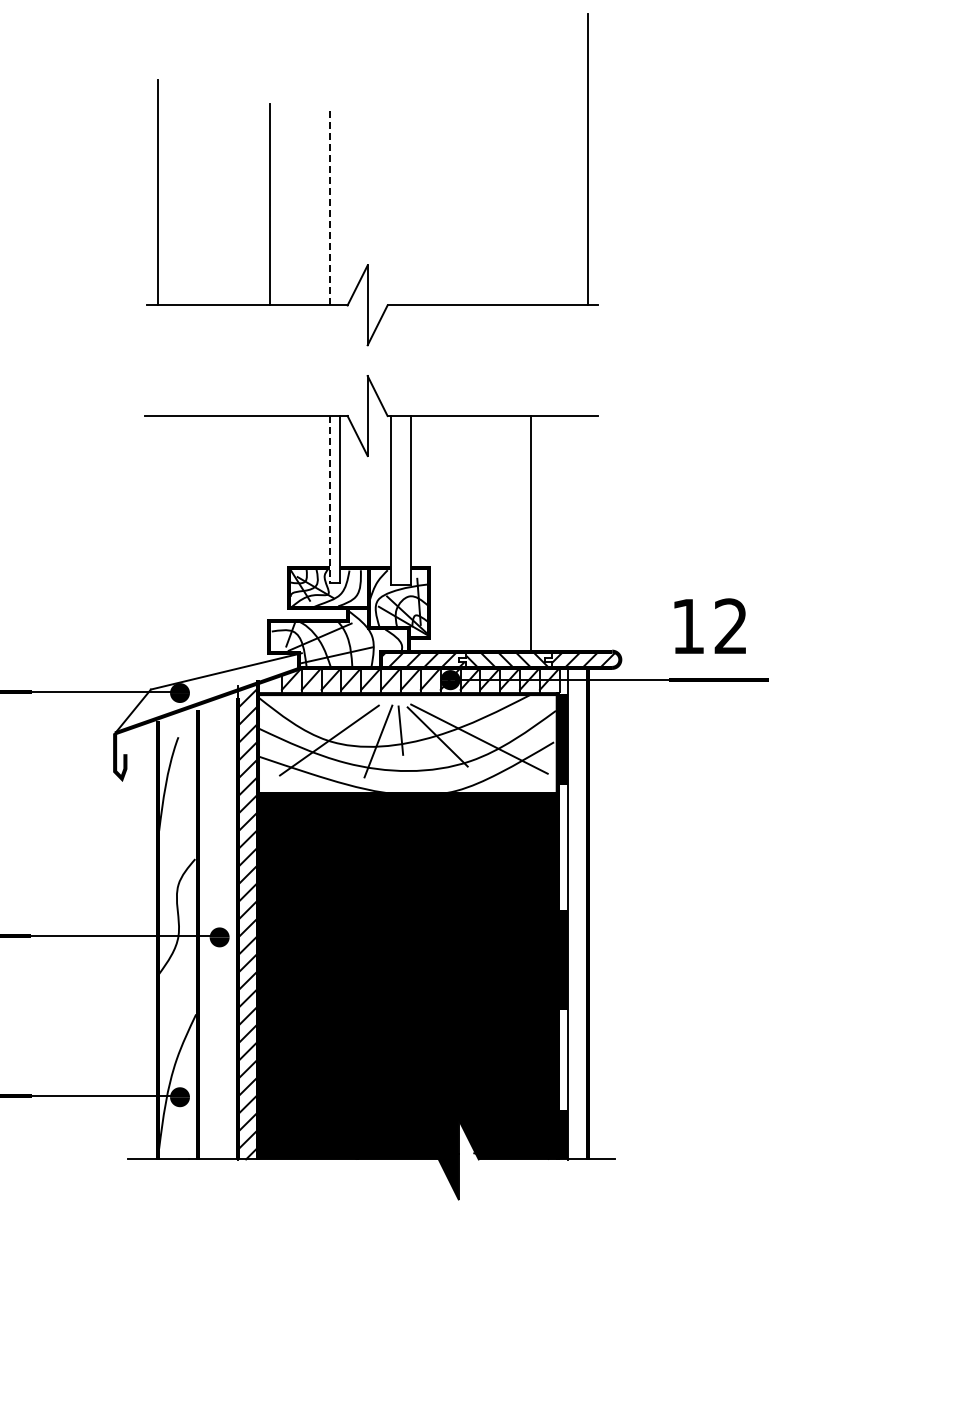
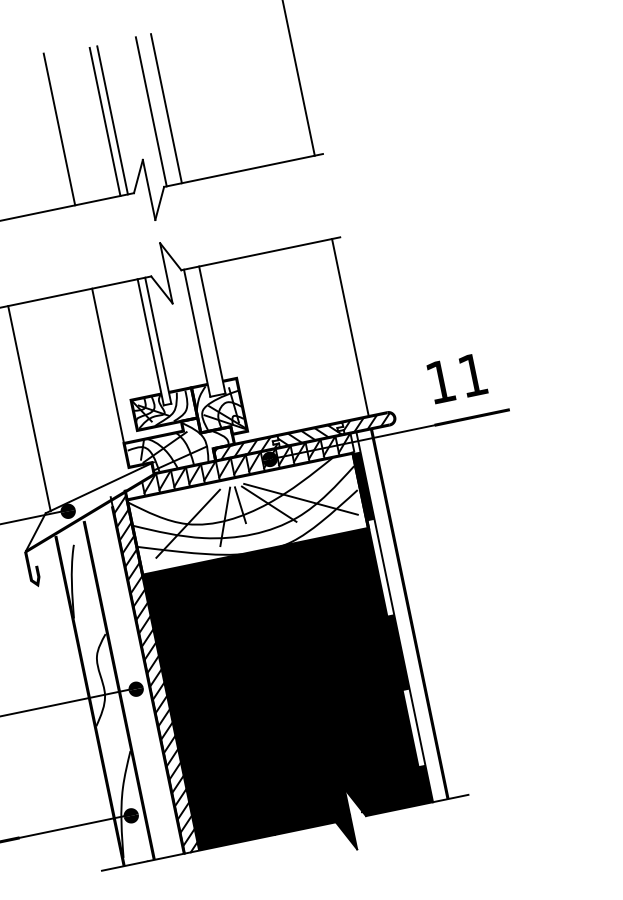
line: (329, 206) -> (104, 121), dashed -> solid
line: (339, 206) -> (112, 119), added
line: (391, 206) -> (151, 111), added
line: (411, 206) -> (166, 108), added
line: (329, 499) -> (150, 342), dashed -> solid
line: (269, 518) -> (108, 365), added
line: (530, 533) -> (350, 327), moved
line: (157, 552) -> (29, 408), added
text: (730, 625) -> (472, 374), 12 -> 11

